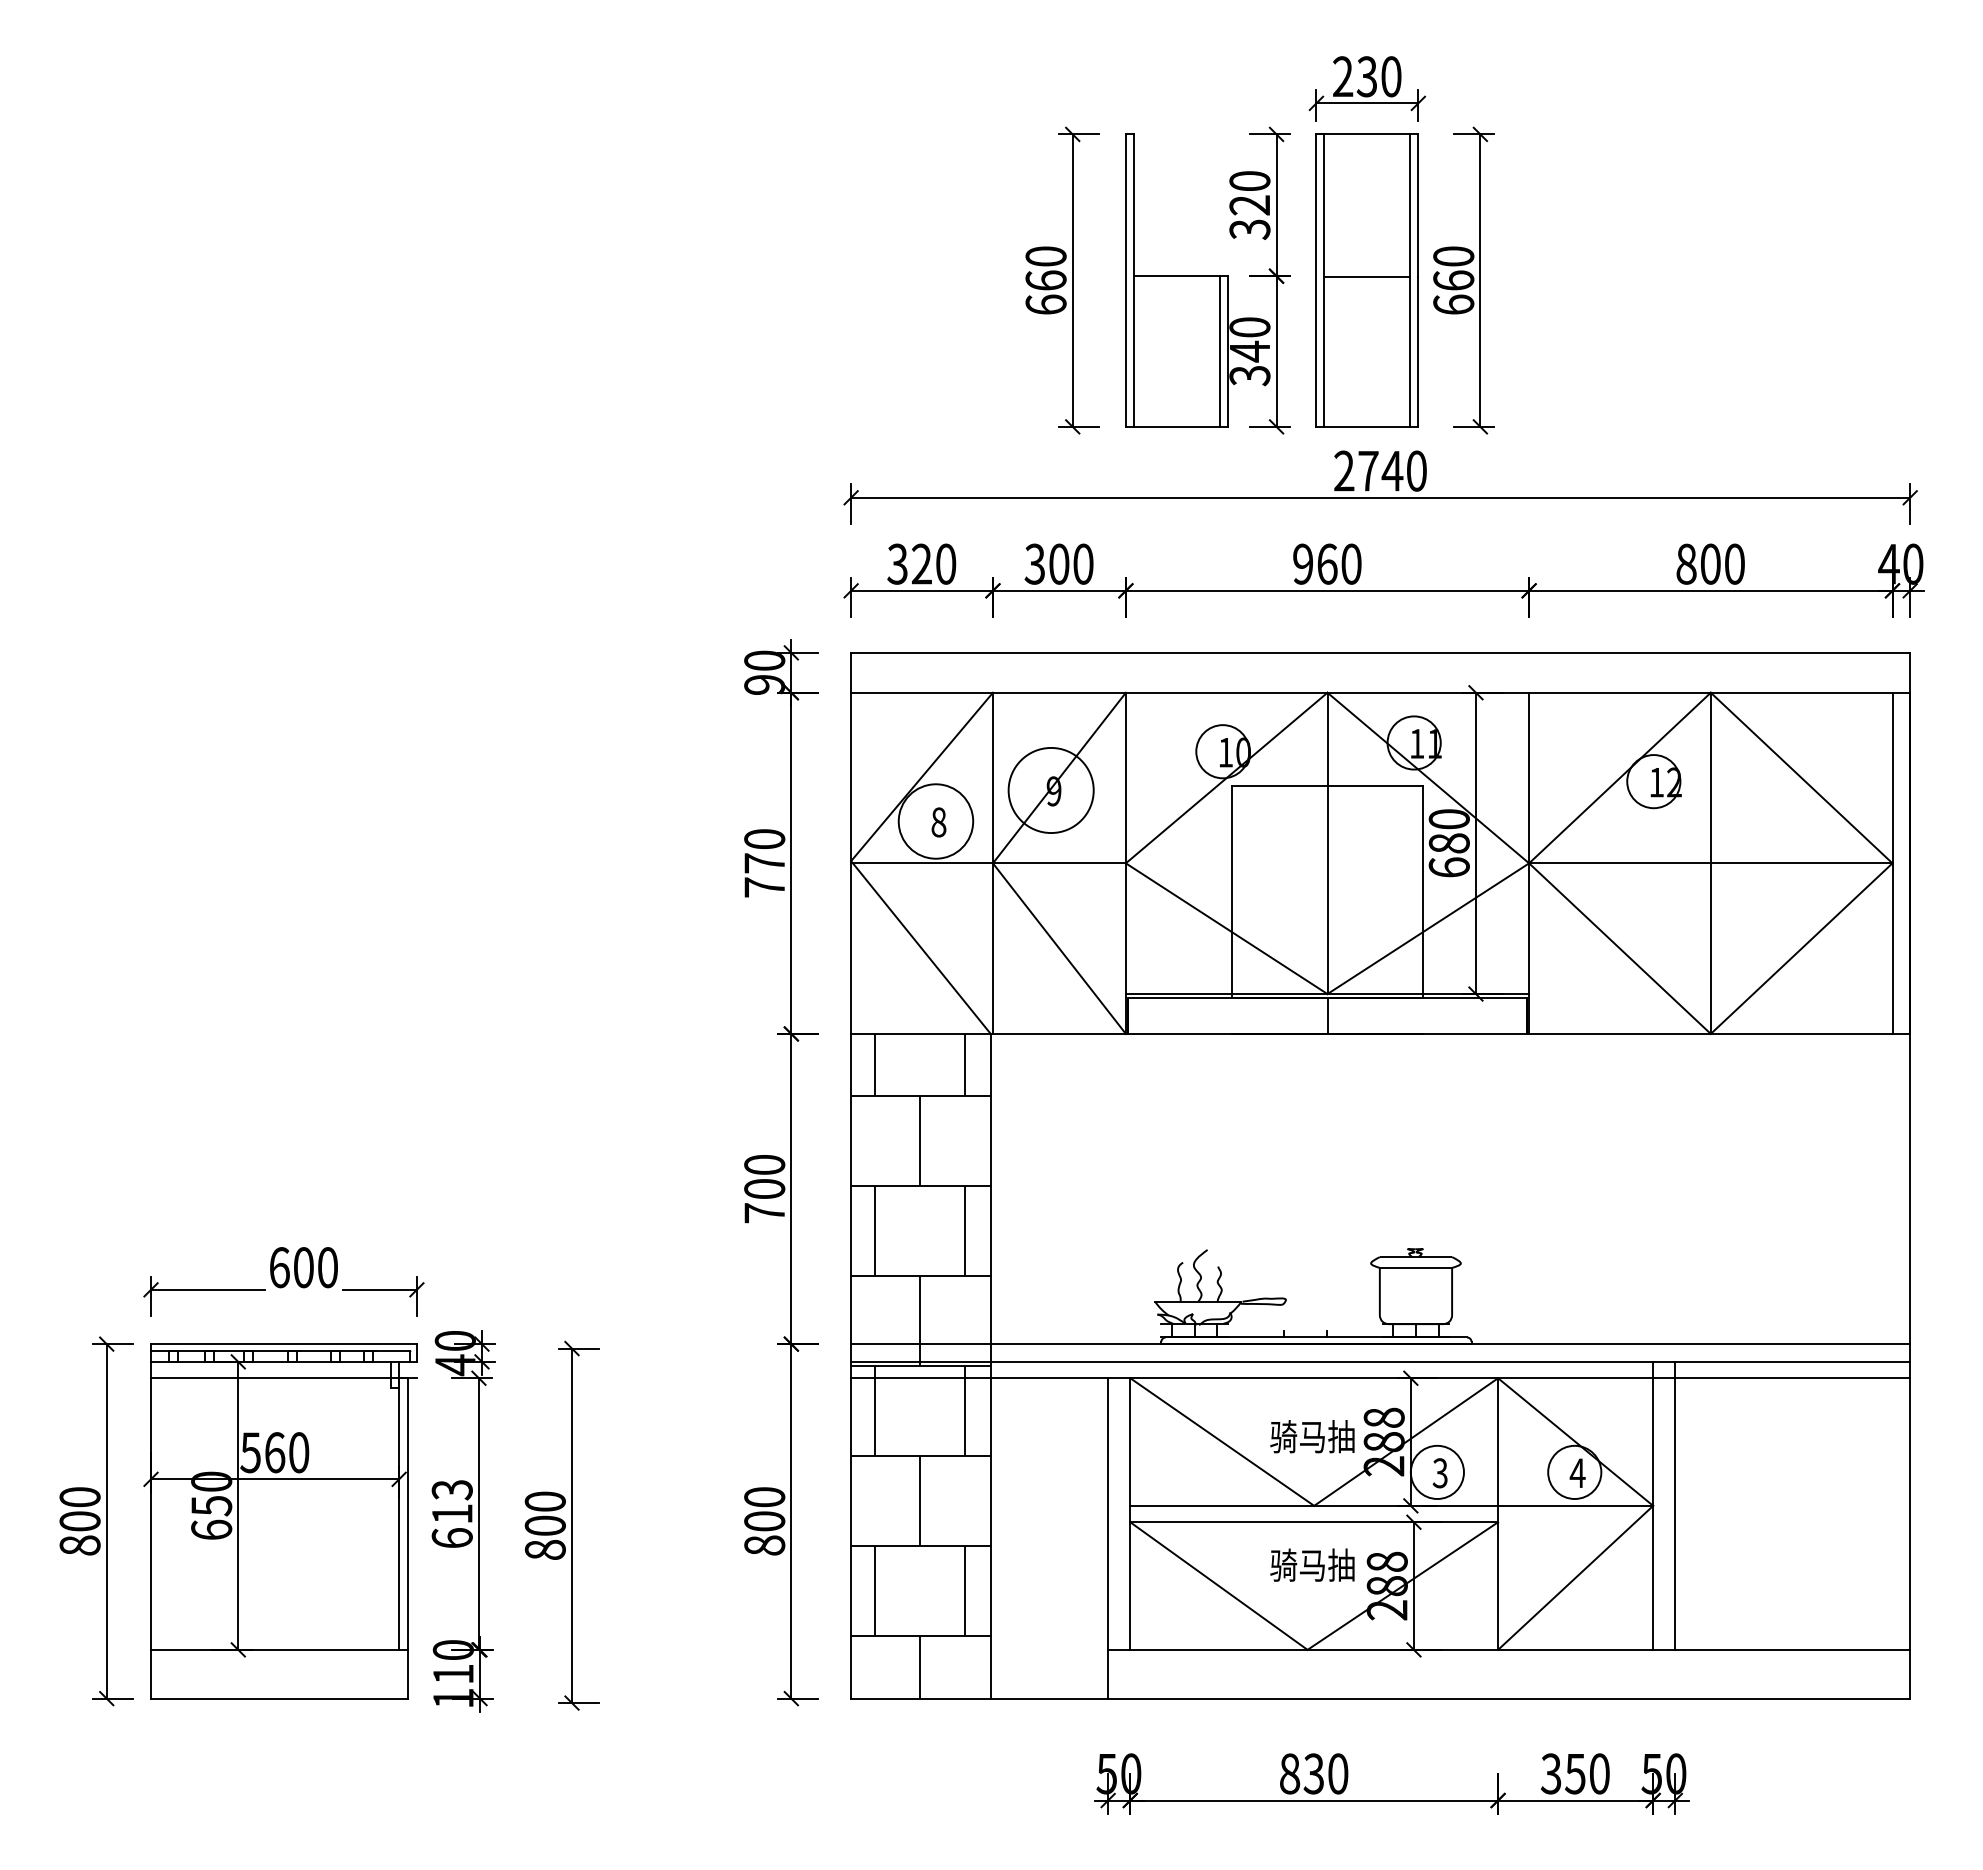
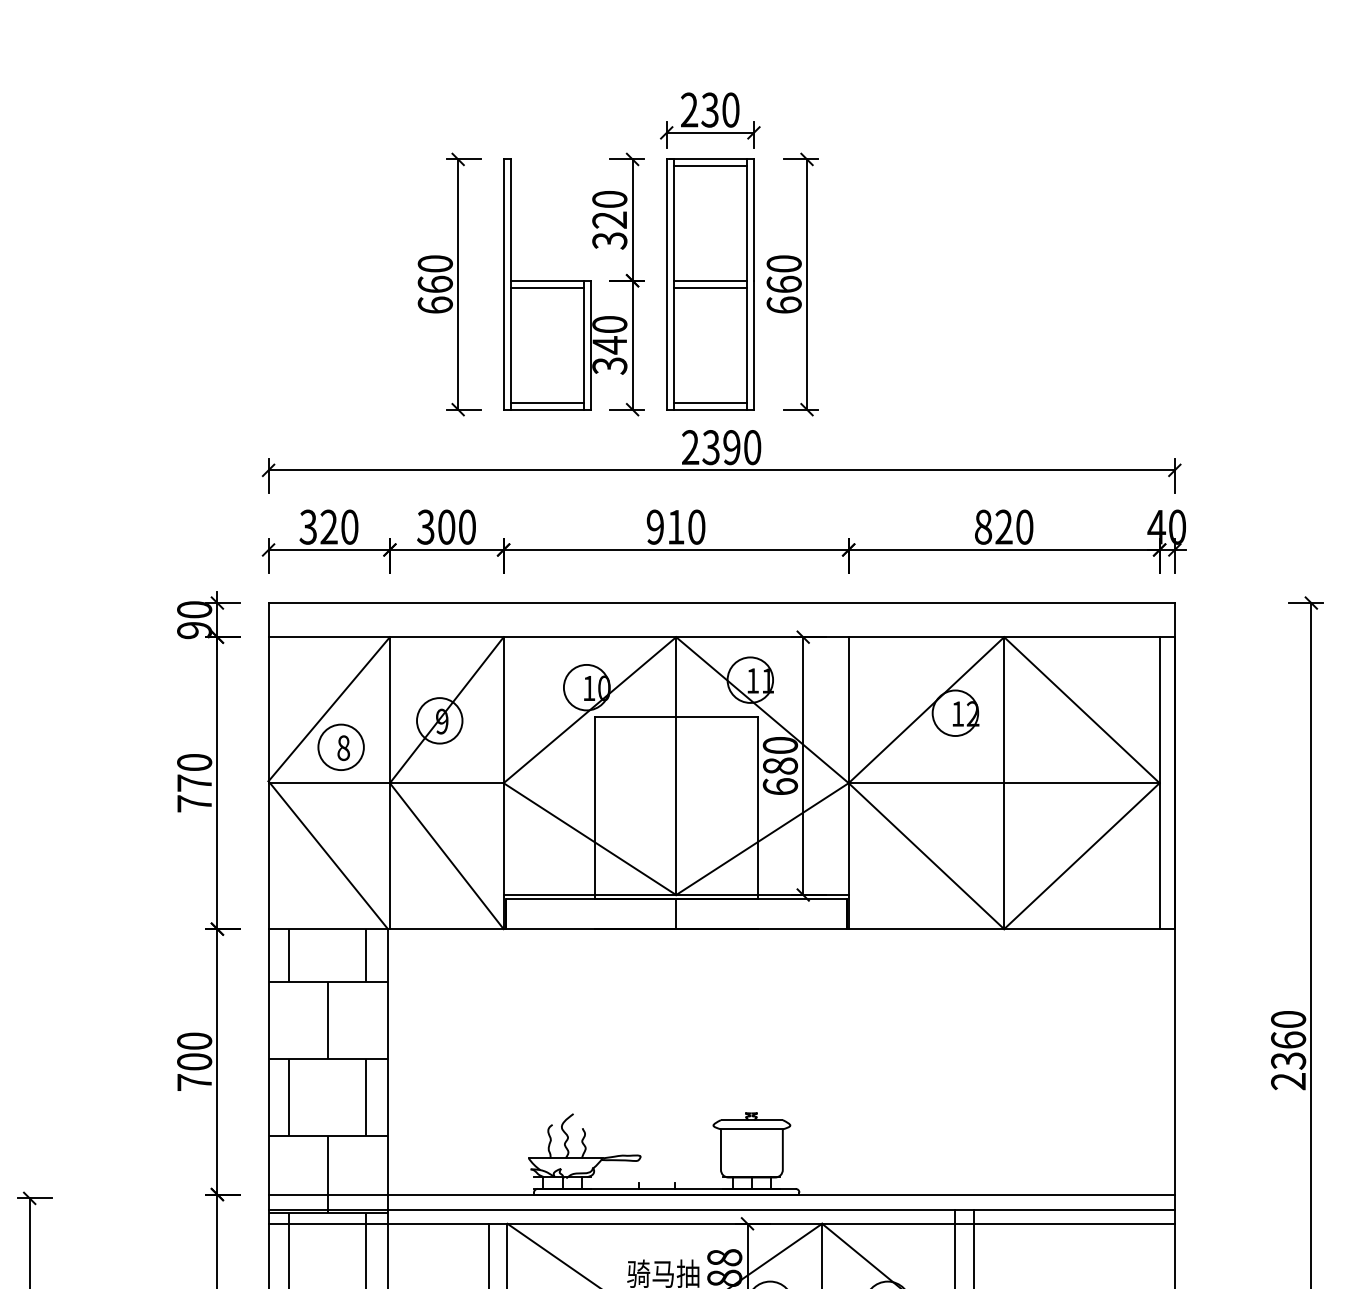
line: (1367, 142) -> (710, 166), added
line: (1176, 284) -> (546, 287), added
line: (1367, 284) -> (710, 287), added
line: (1176, 418) -> (546, 402), added
line: (1367, 418) -> (710, 402), added
text: (1380, 470) -> (721, 447), 2740 -> 2390
text: (1327, 563) -> (676, 526), 960 -> 910
text: (1710, 563) -> (1003, 526), 800 -> 820
circle: (1050, 790) -> (439, 720), size x0.62
circle: (935, 821) -> (340, 747), size x0.71

